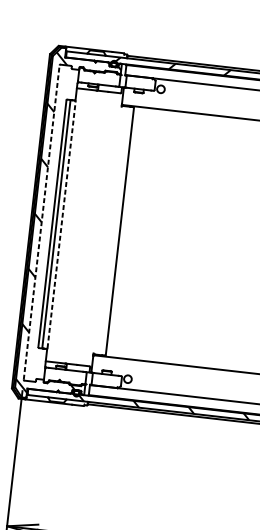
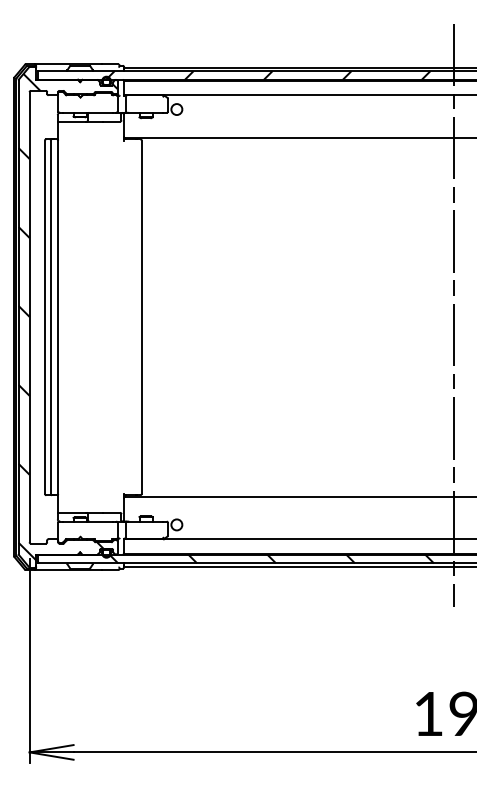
line: (41, 222) -> (29, 316), dashed -> solid
line: (61, 225) -> (58, 317), dashed -> solid

